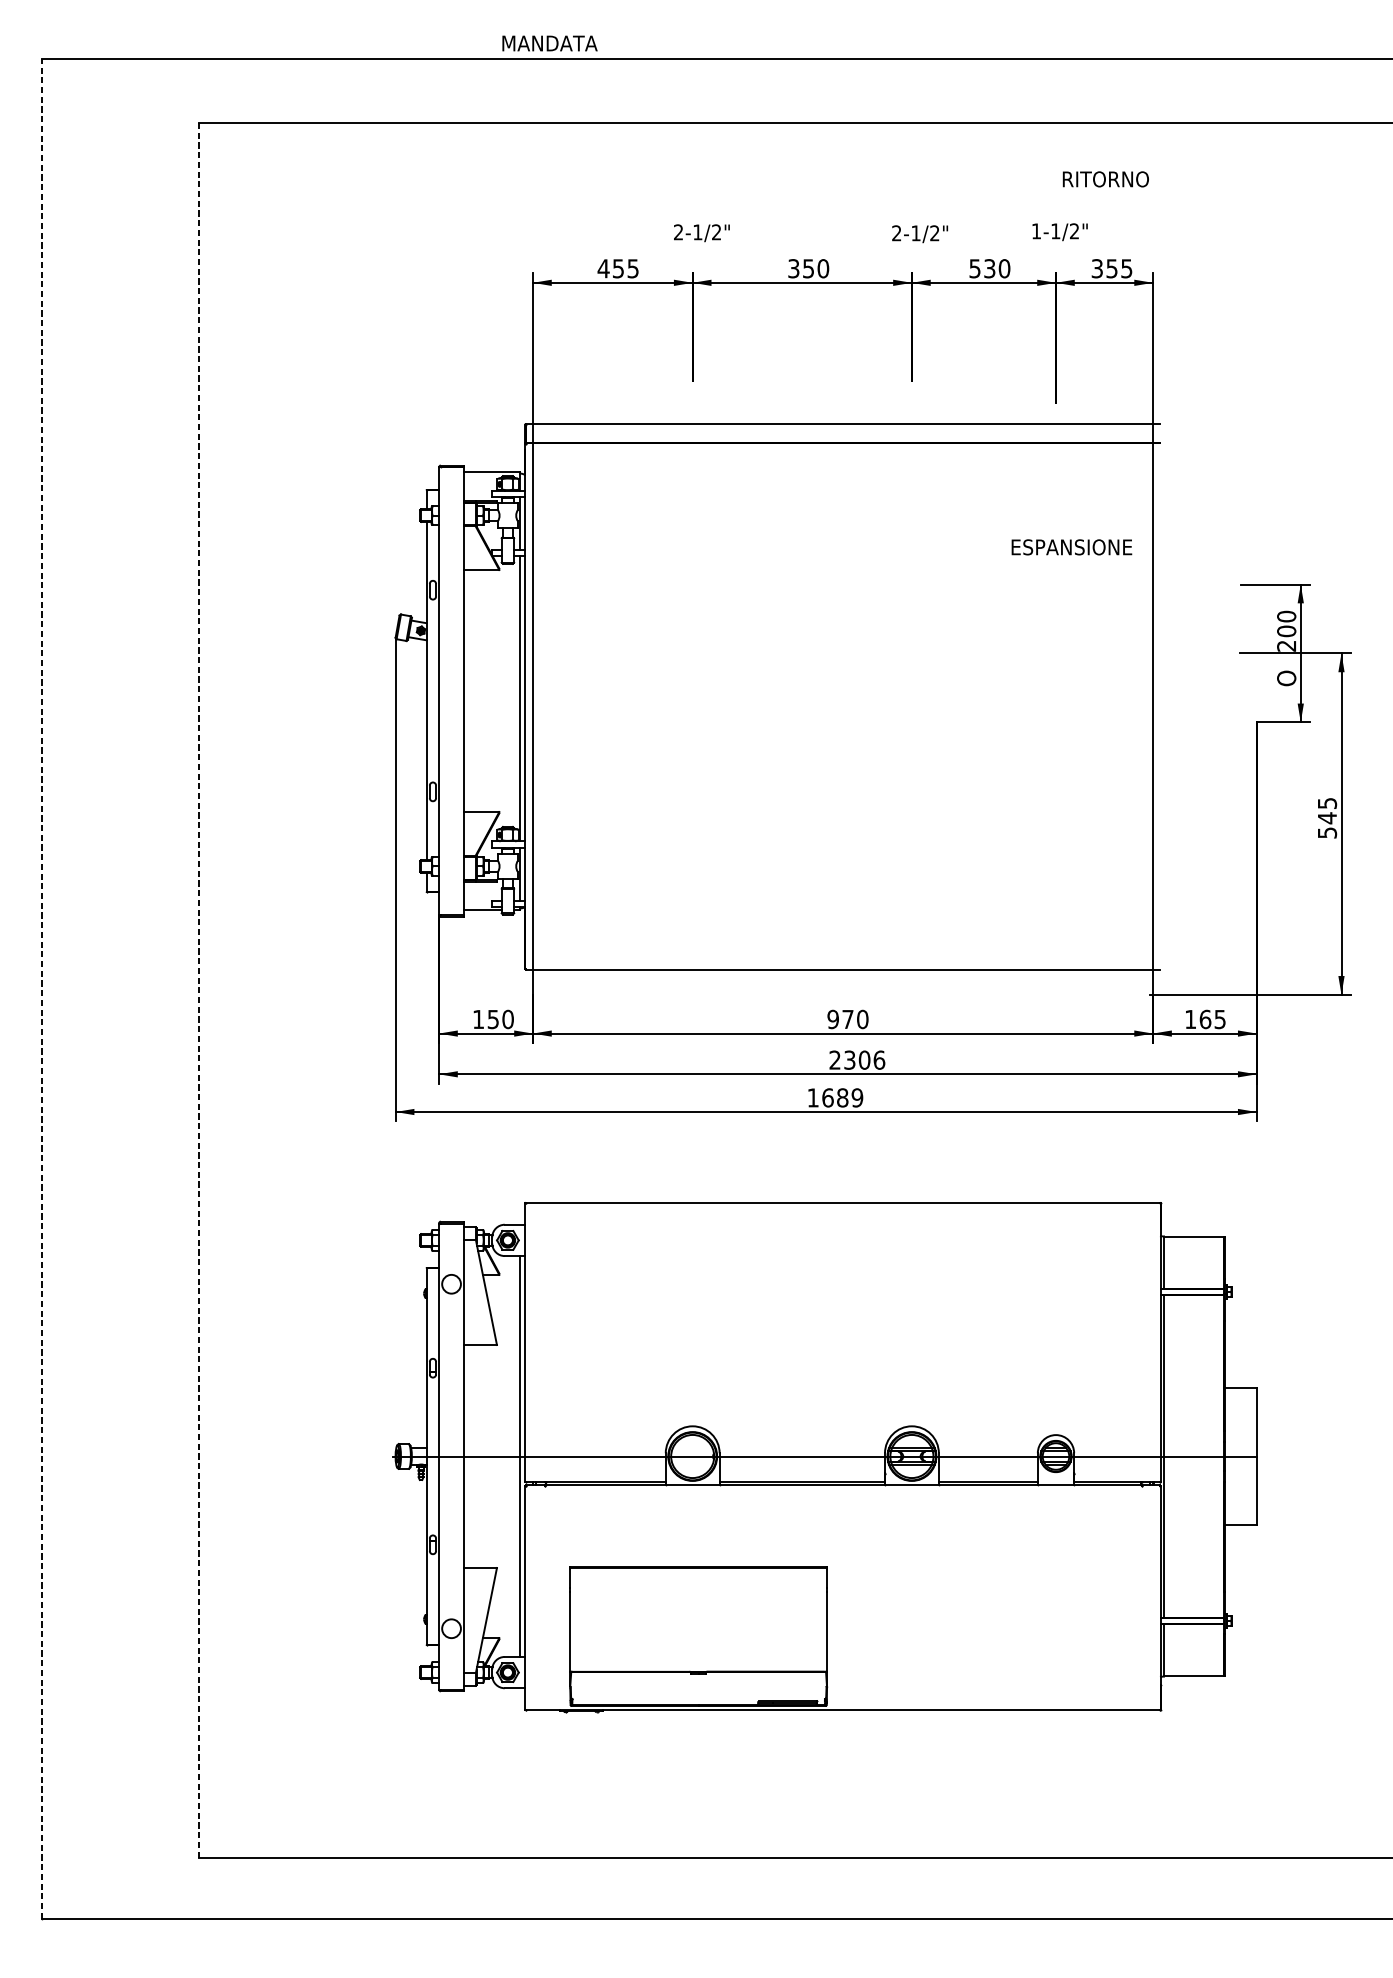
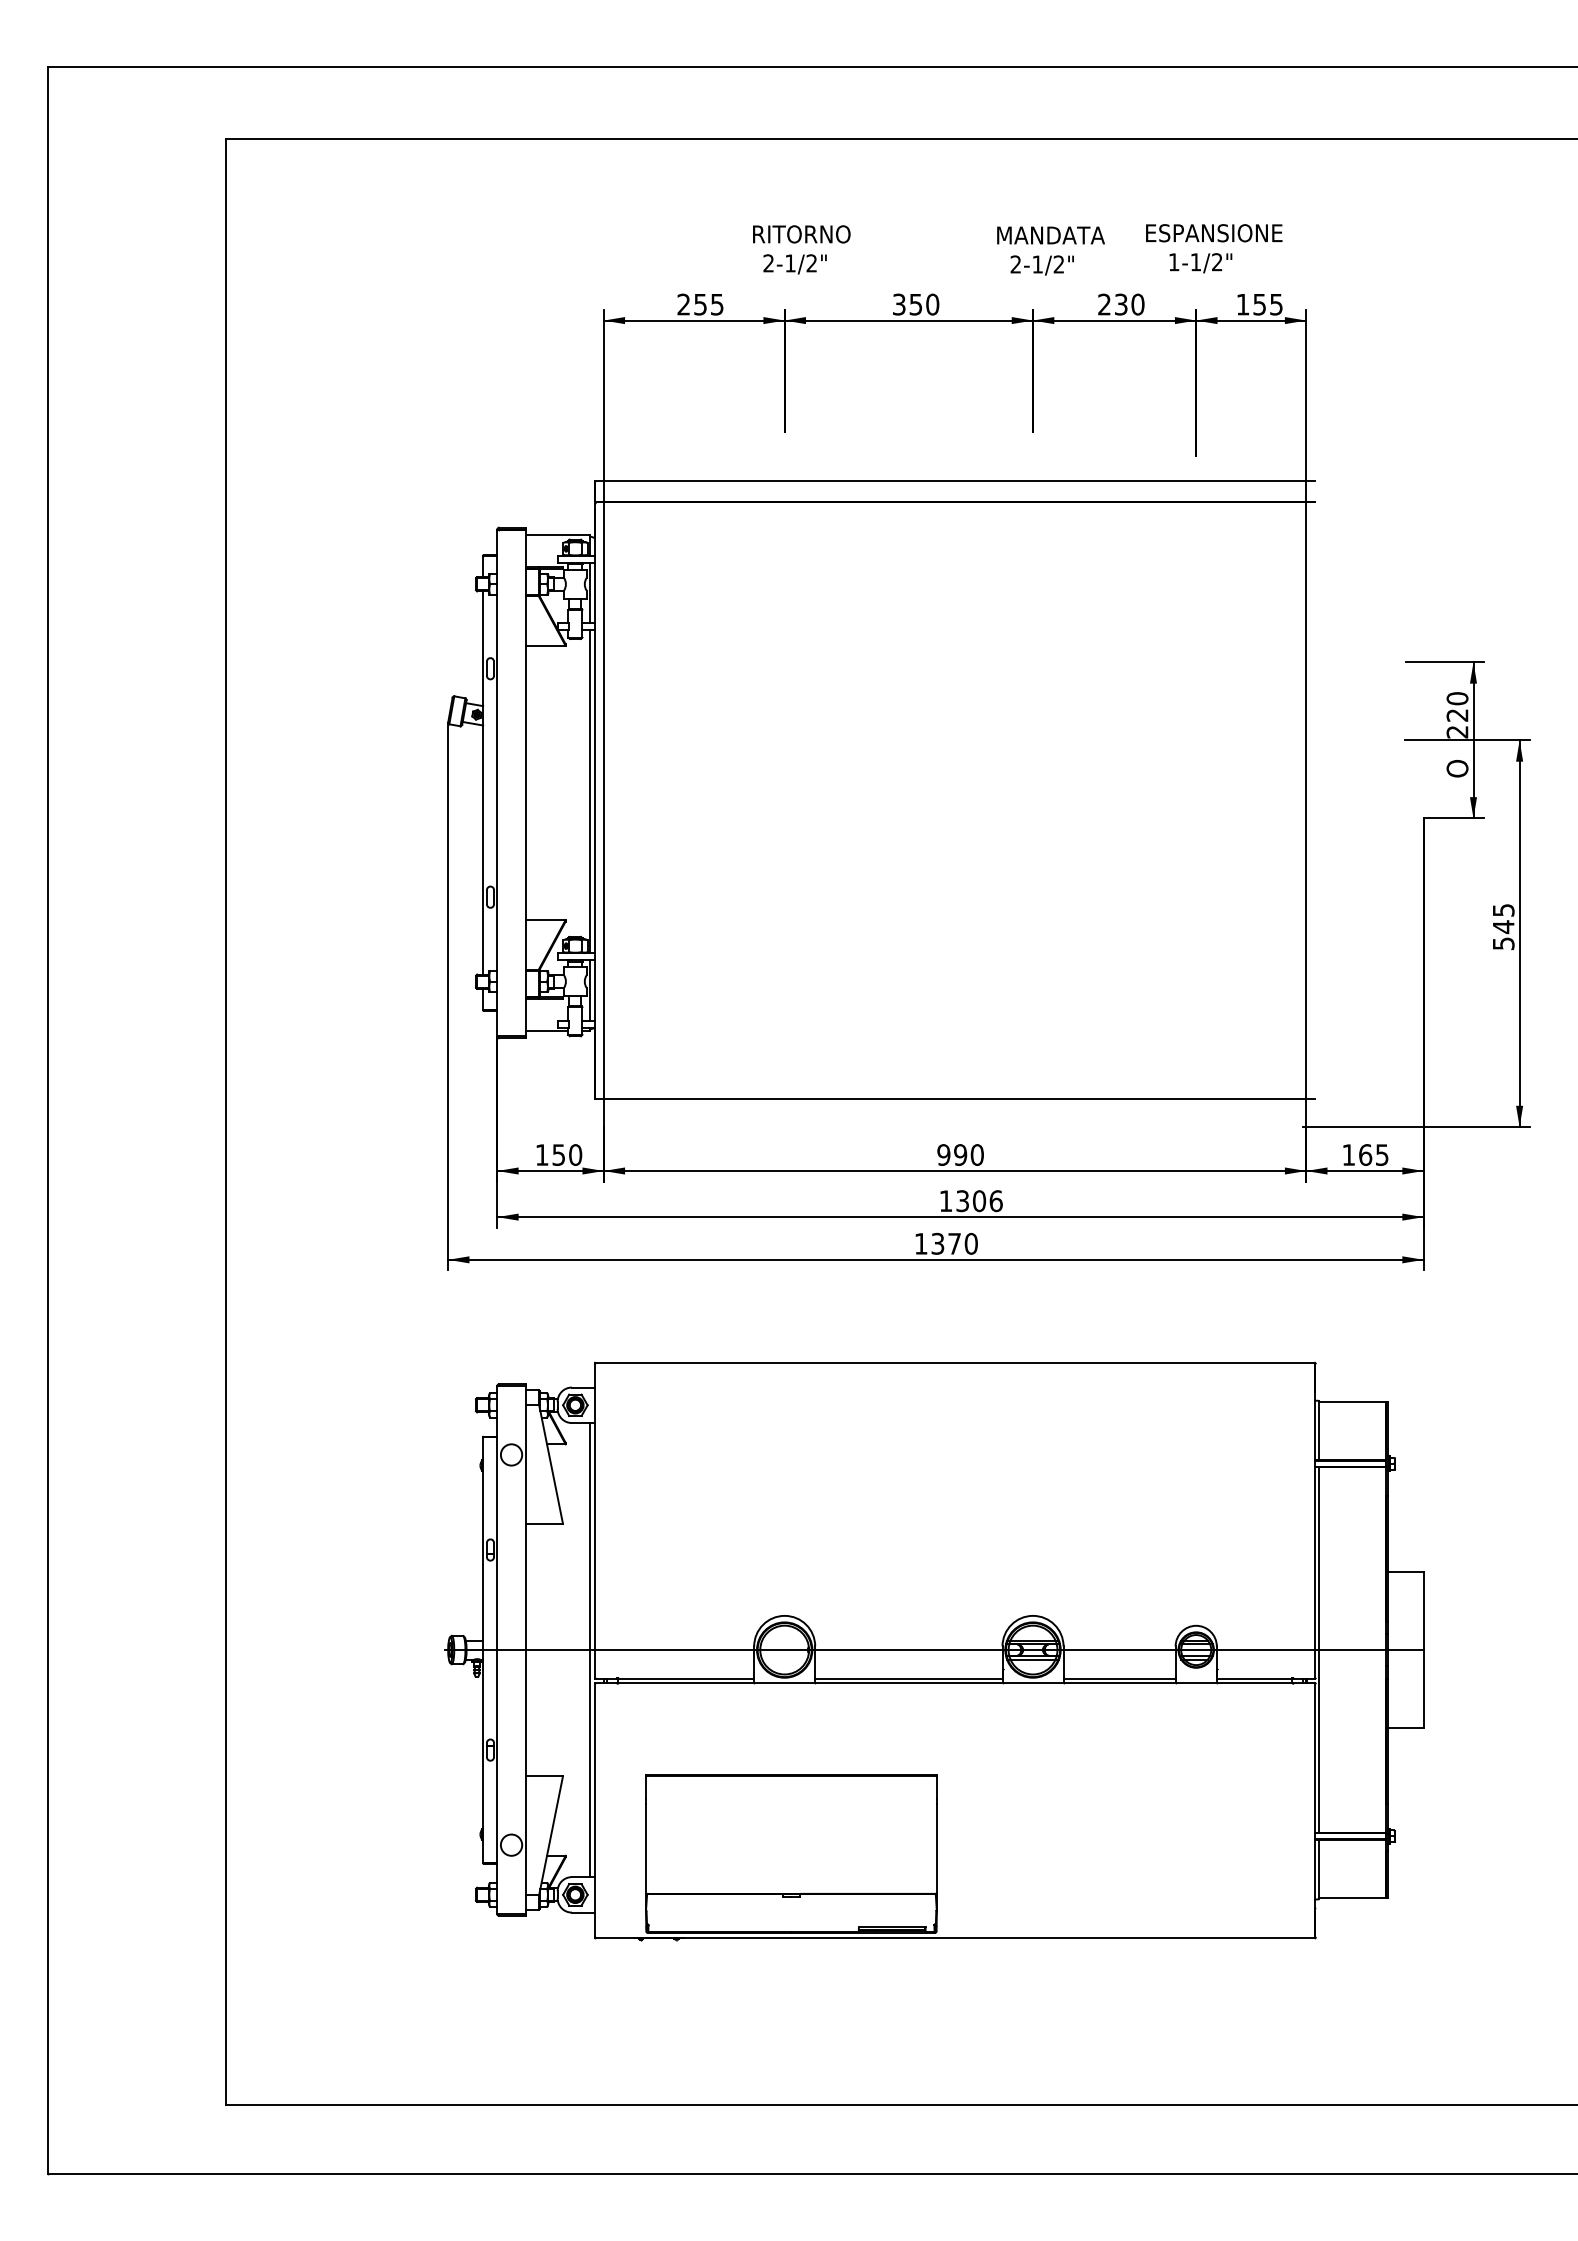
text: (549, 43) -> (1050, 235), moved
text: (1105, 179) -> (801, 234), moved
text: (603, 268) -> (683, 304), 455 -> 255
text: (975, 268) -> (1104, 304), 530 -> 230
text: (1096, 268) -> (1242, 304), 355 -> 155
text: (1072, 547) -> (1214, 233), moved
text: (1286, 630) -> (1457, 714), 200 -> 220
line: (41, 989) -> (47, 1120), dashed -> solid
line: (199, 989) -> (225, 1121), dashed -> solid
text: (847, 1019) -> (960, 1154), 970 -> 990
text: (834, 1059) -> (945, 1200), 2306 -> 1306
text: (842, 1097) -> (954, 1243), 1689 -> 1370

